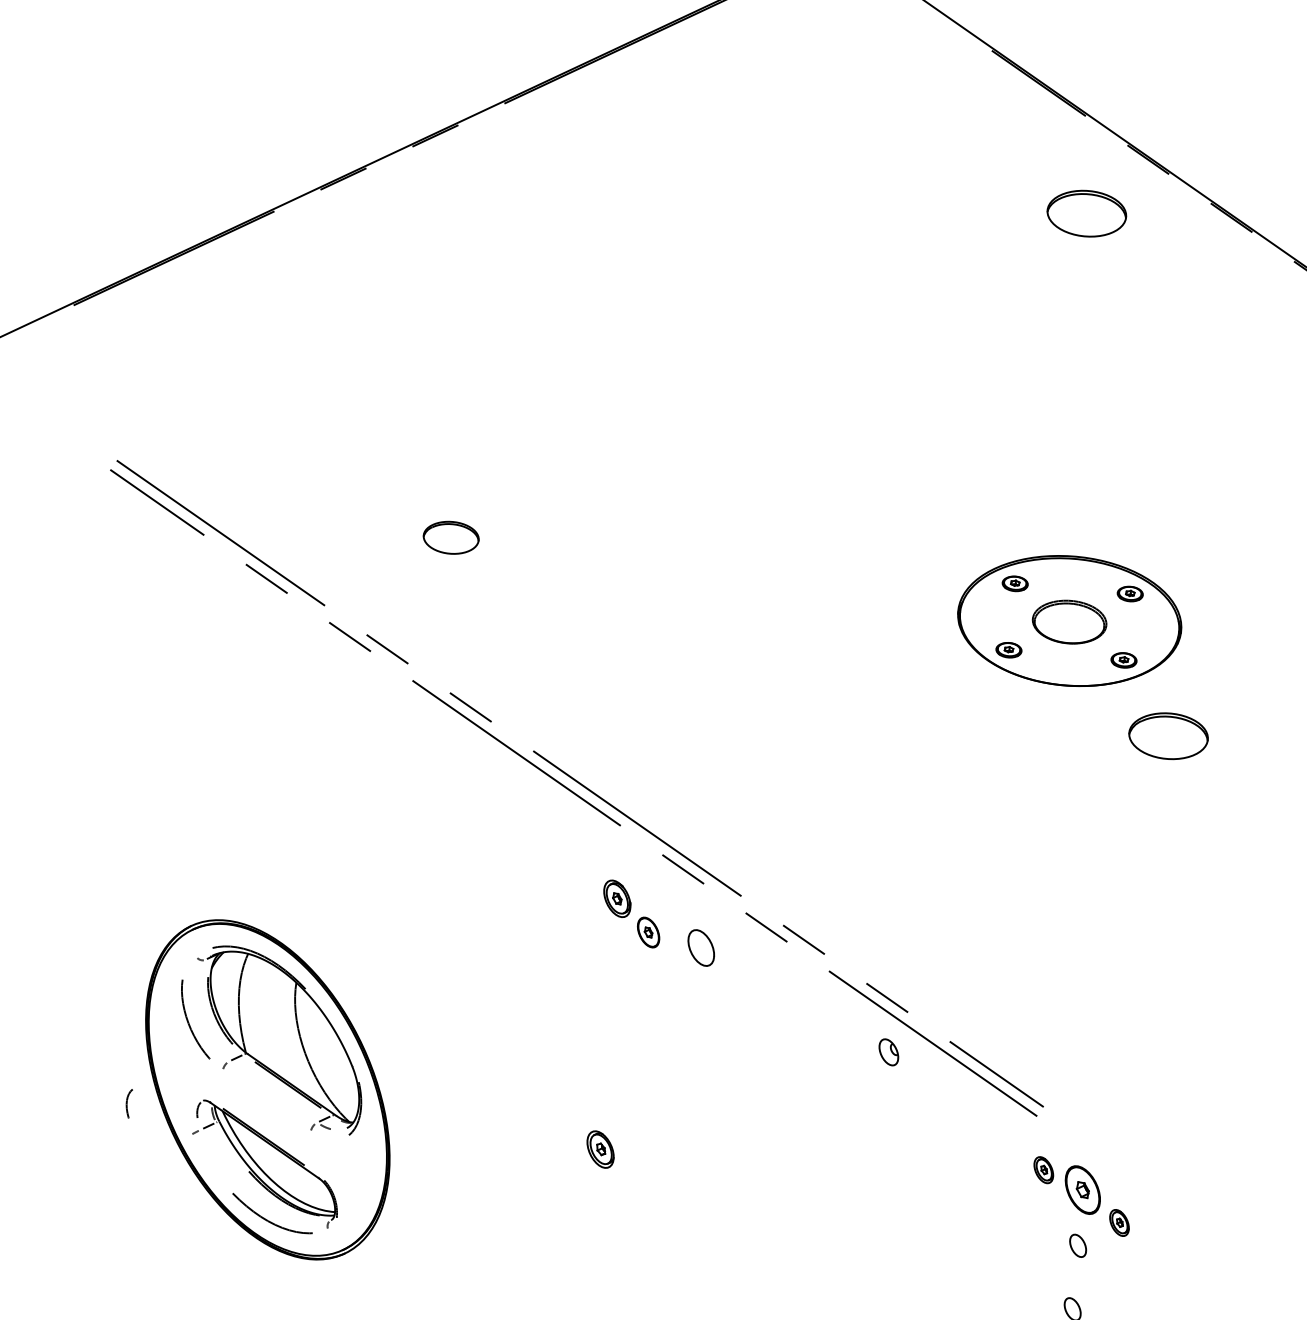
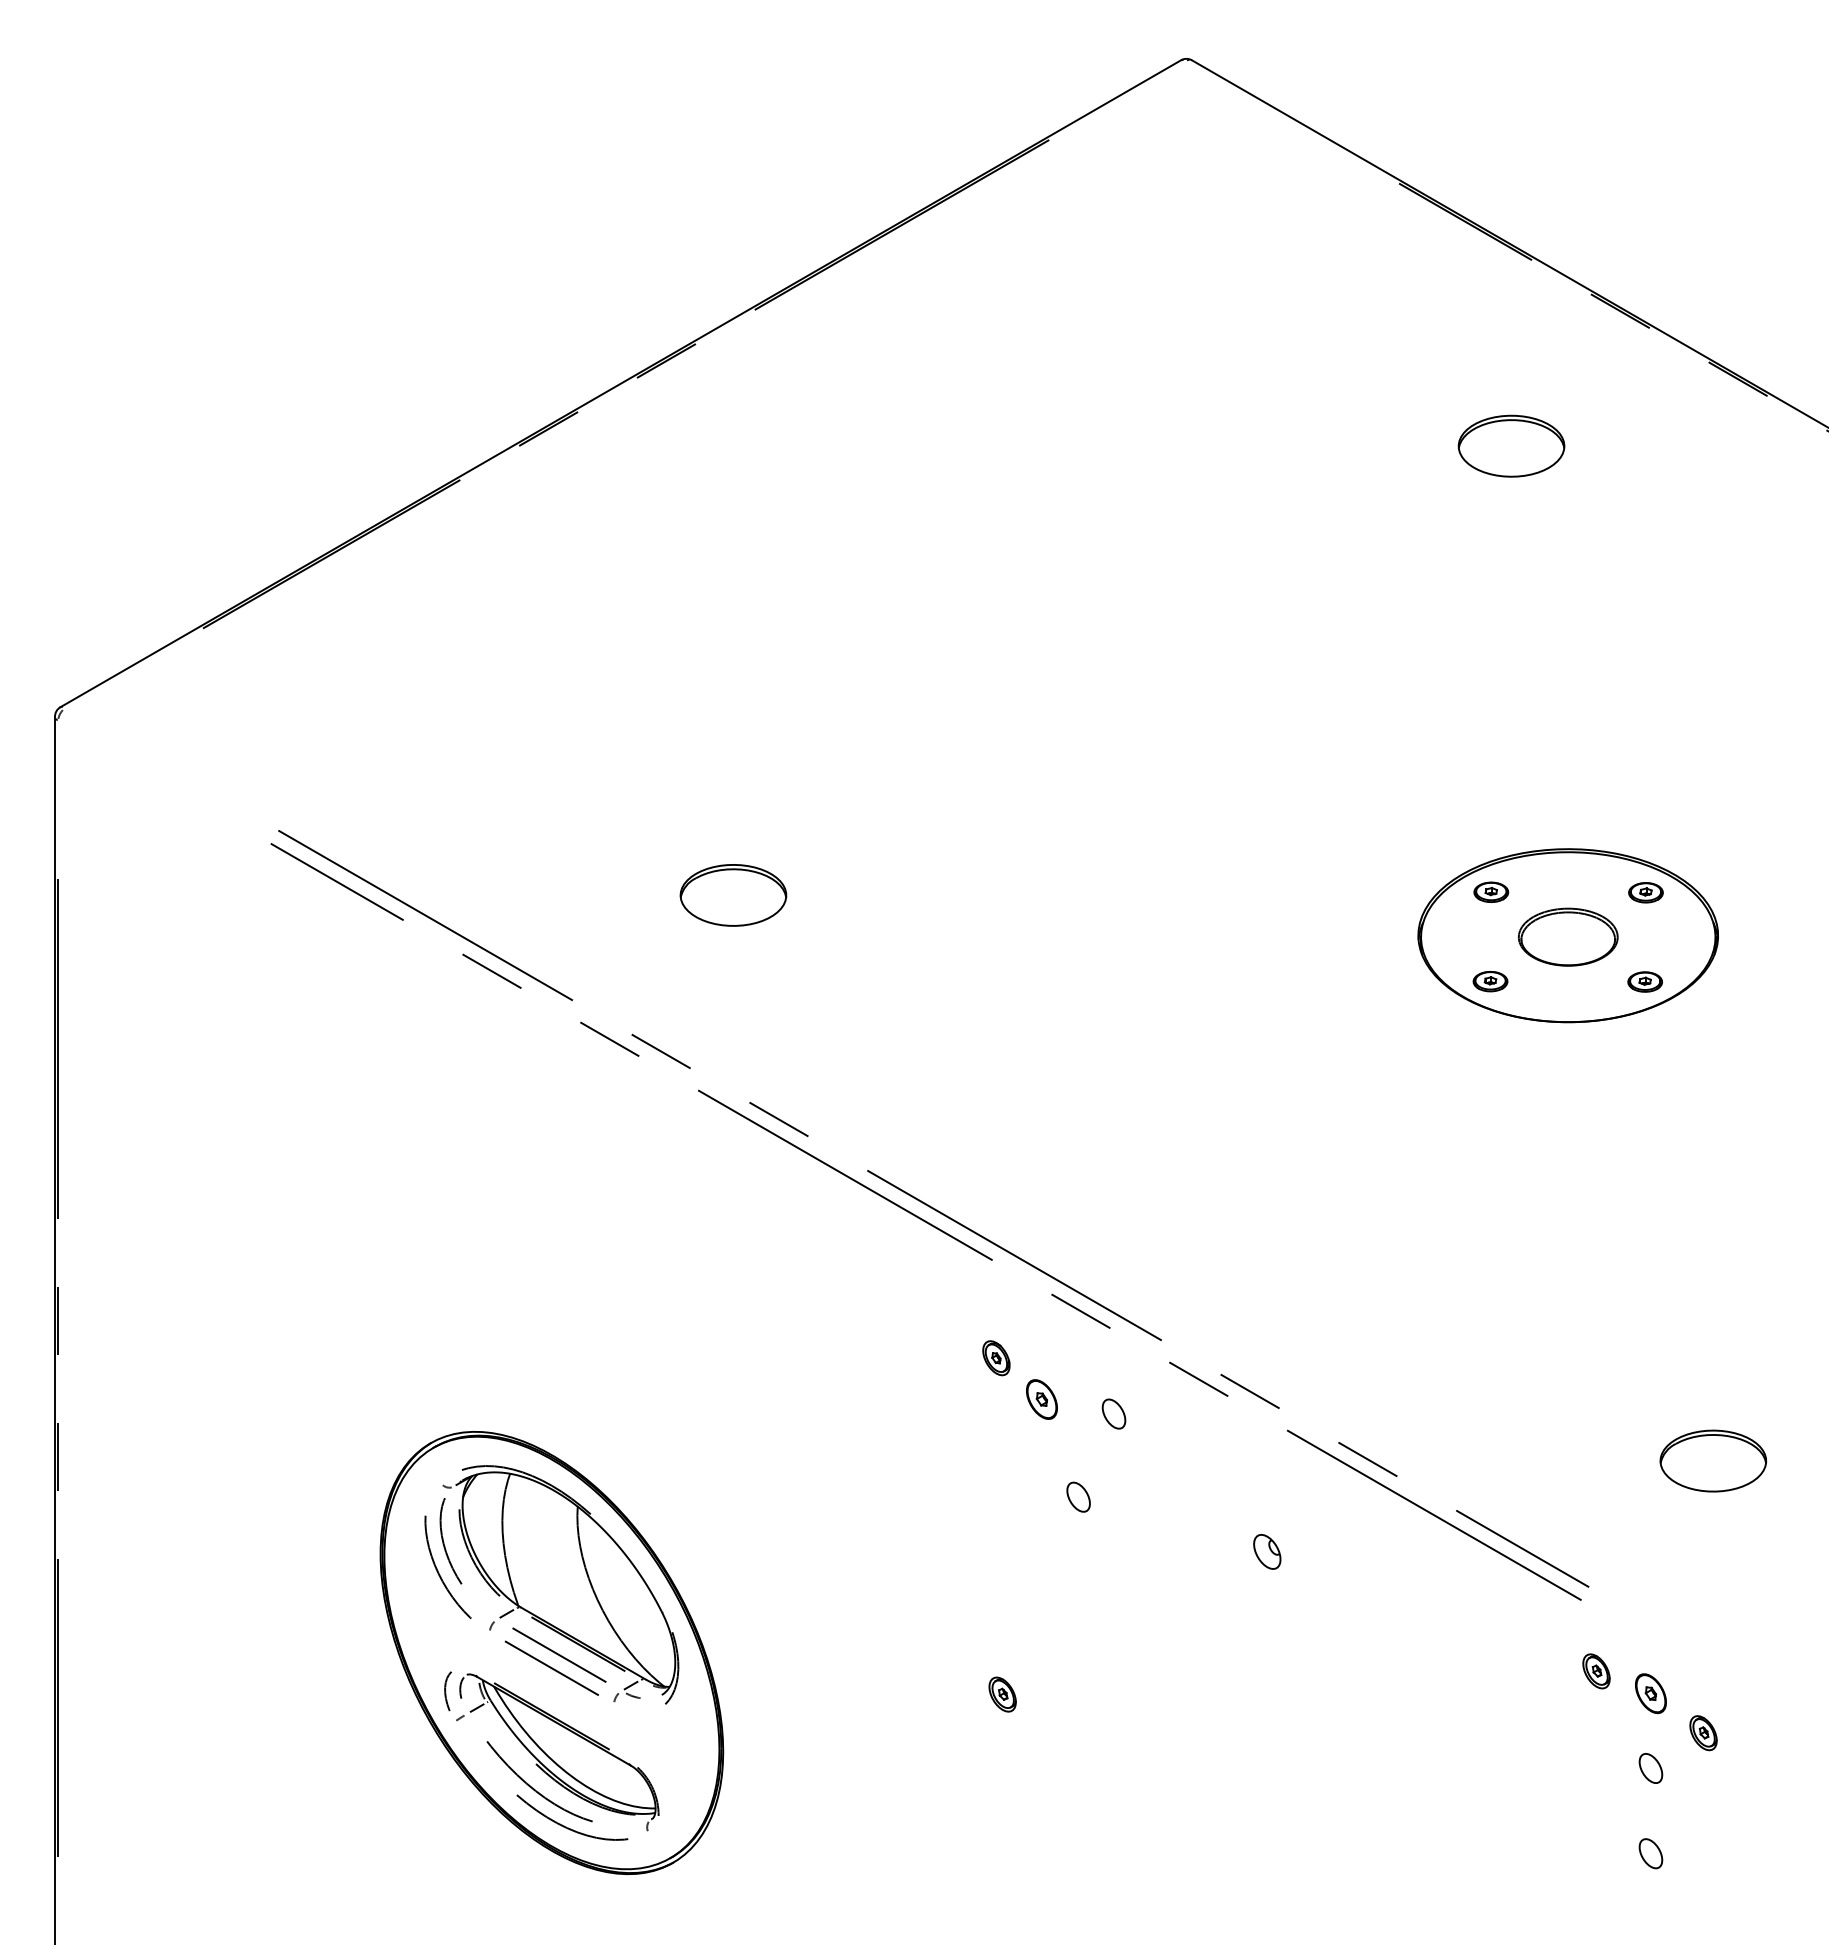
part: (1086, 213) -> (1511, 445), moved
part: (451, 537) -> (733, 895), size x1.43
part: (1168, 735) -> (1713, 1460), moved
part: (617, 899) -> (996, 1358), size x0.71
part: (700, 947) -> (1113, 1413), size x0.62
curve: (194, 1000) -> (444, 1542), added
part: (669, 1007) -> (1078, 1496), added
part: (889, 1052) -> (1267, 1551), moved
line: (273, 1092) -> (559, 1655), added
line: (266, 1101) -> (551, 1668), added
curve: (127, 1103) -> (446, 1691), moved
part: (600, 1149) -> (1002, 1694), size x0.71
curve: (245, 1188) -> (533, 1787), added
part: (1082, 1190) -> (1650, 1693), size x0.62

